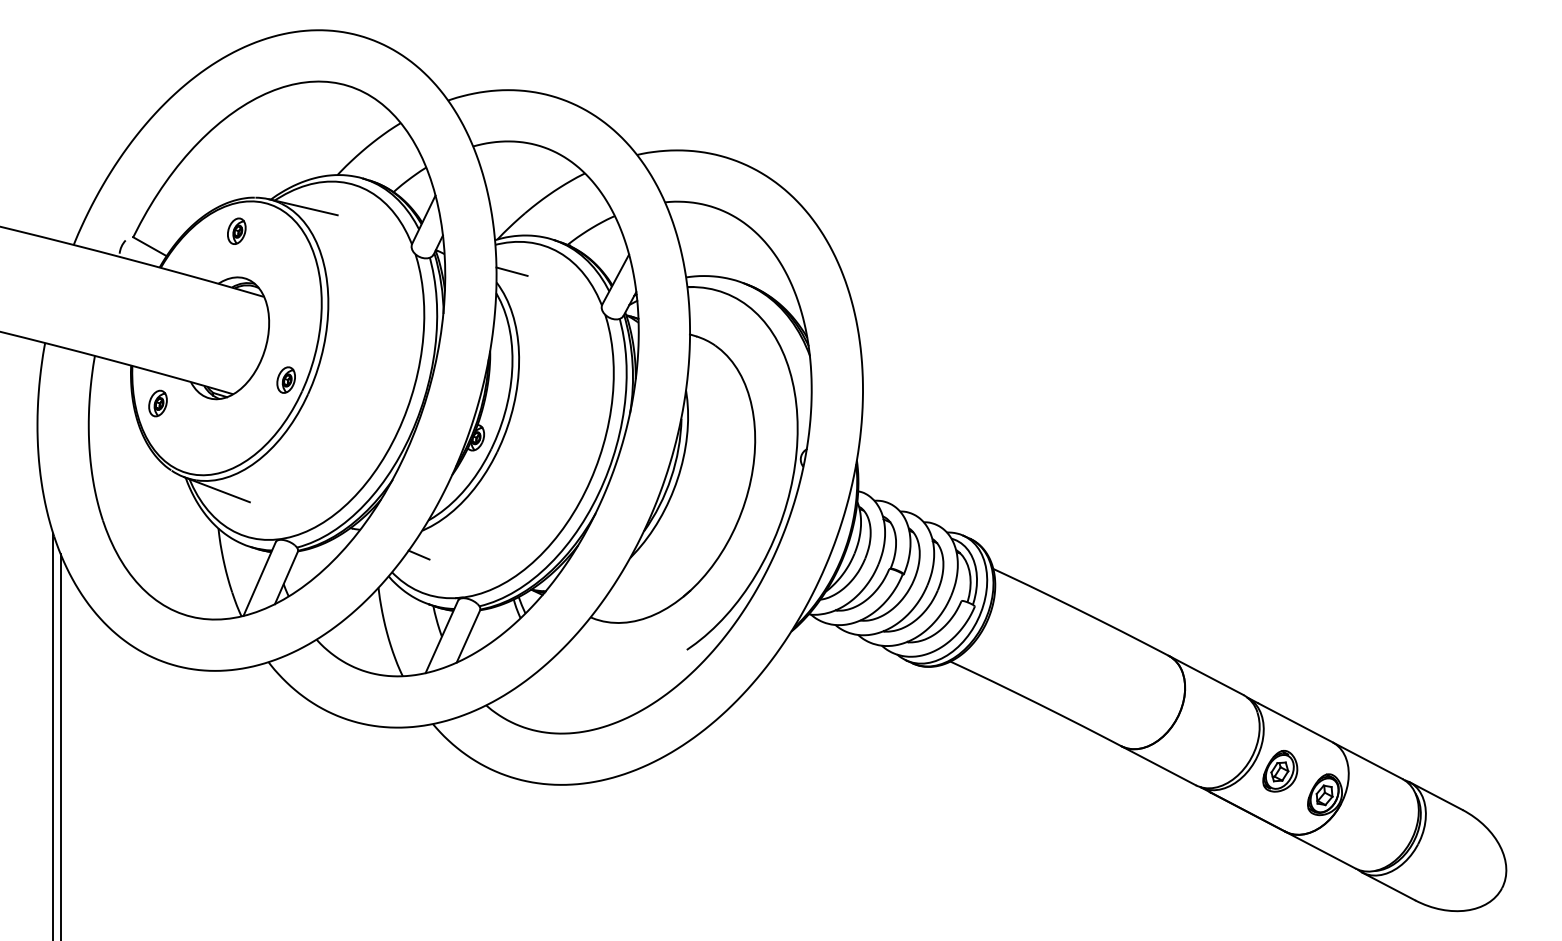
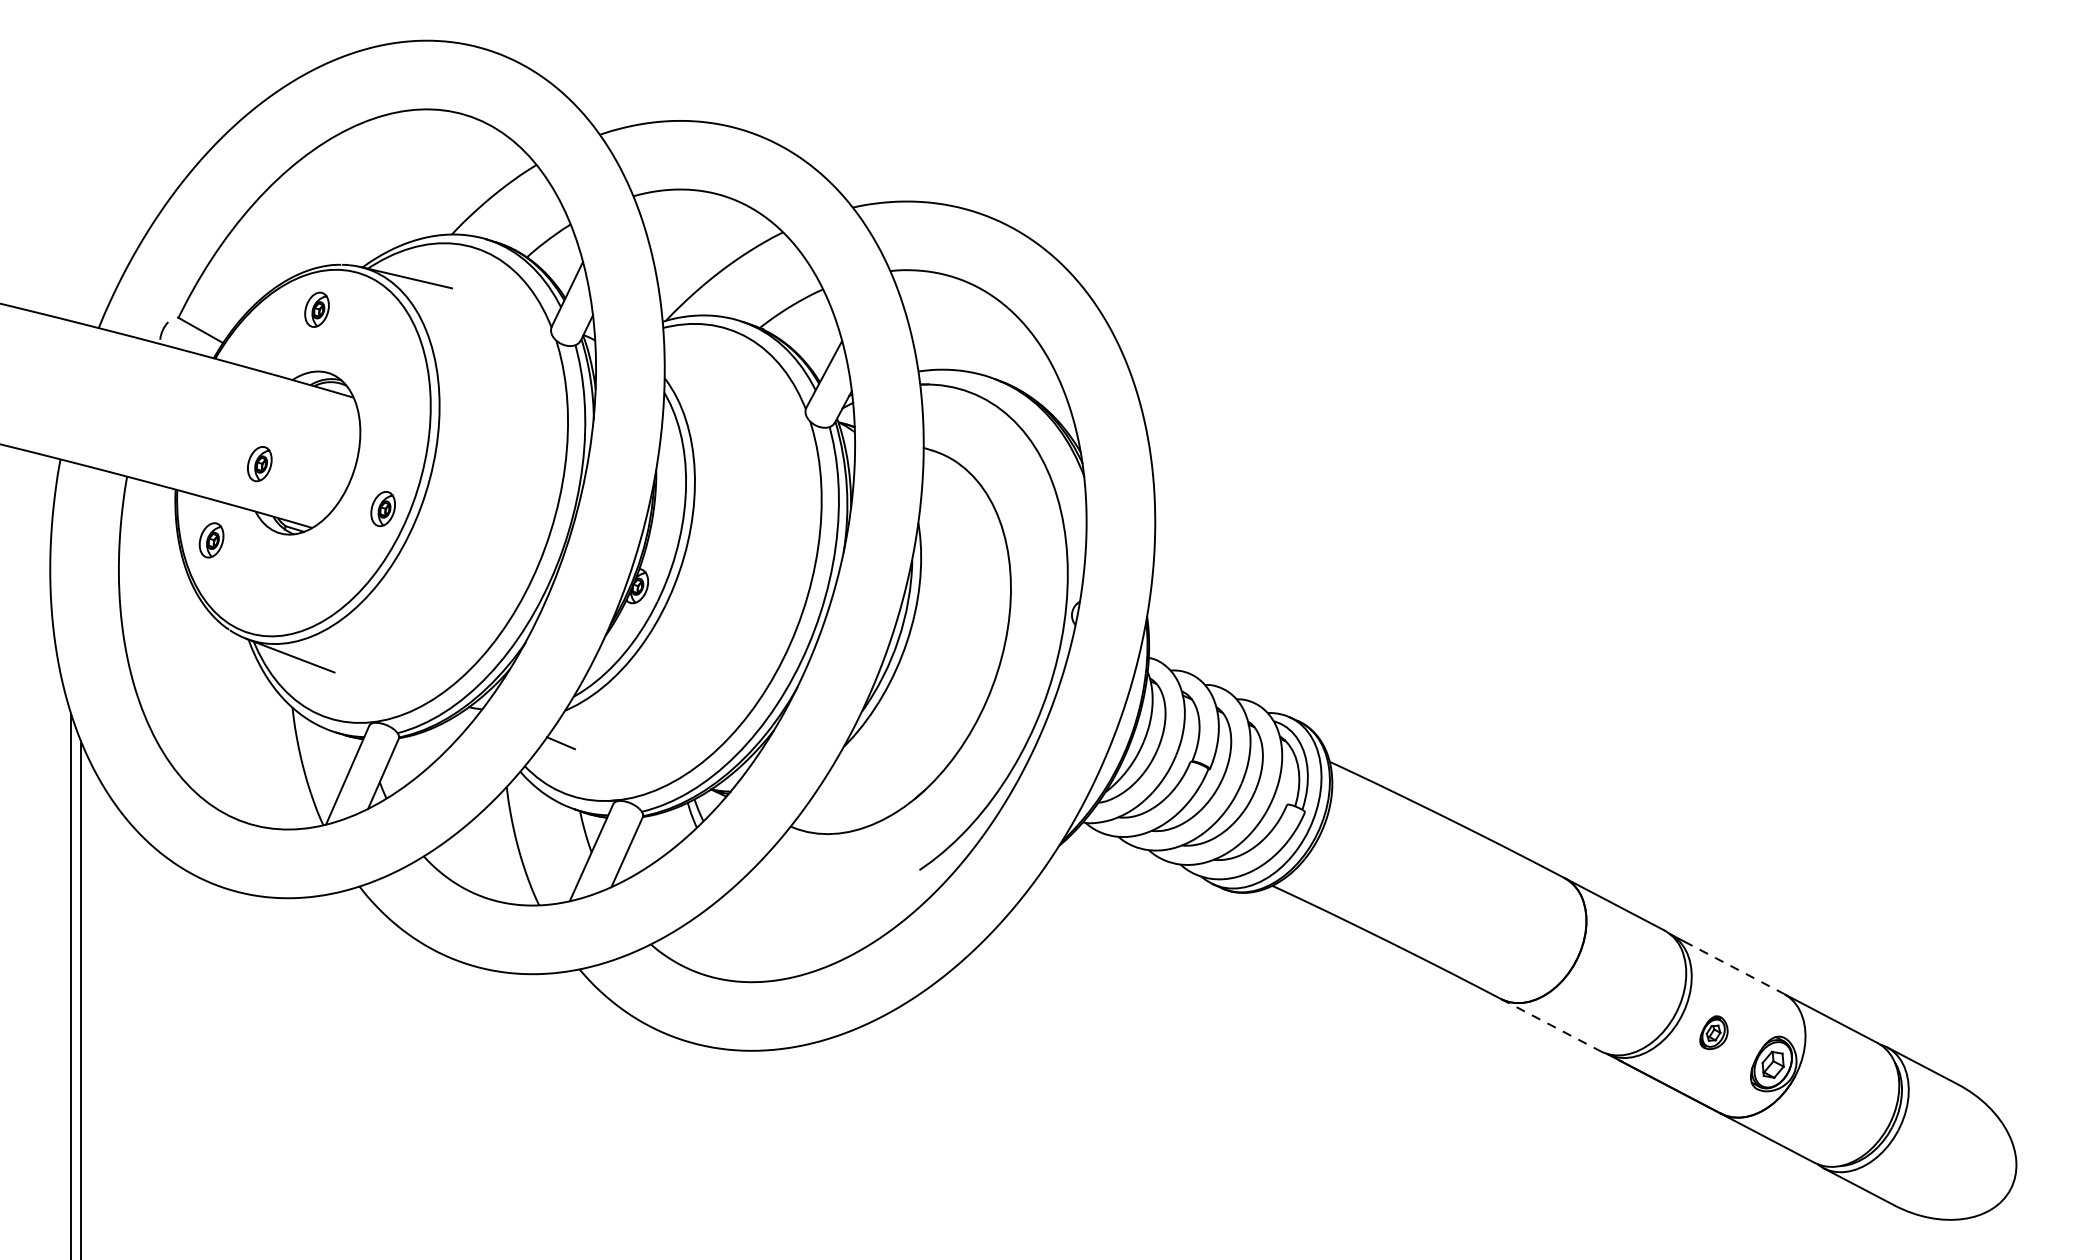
line: (511, 271) -> (684, 363), removed
part: (193, 346) -> (259, 464), added
line: (1295, 723) -> (1734, 968), solid -> dashed
line: (1159, 766) -> (1552, 1026), solid -> dashed
part: (1280, 771) -> (1714, 1032), size x0.6

